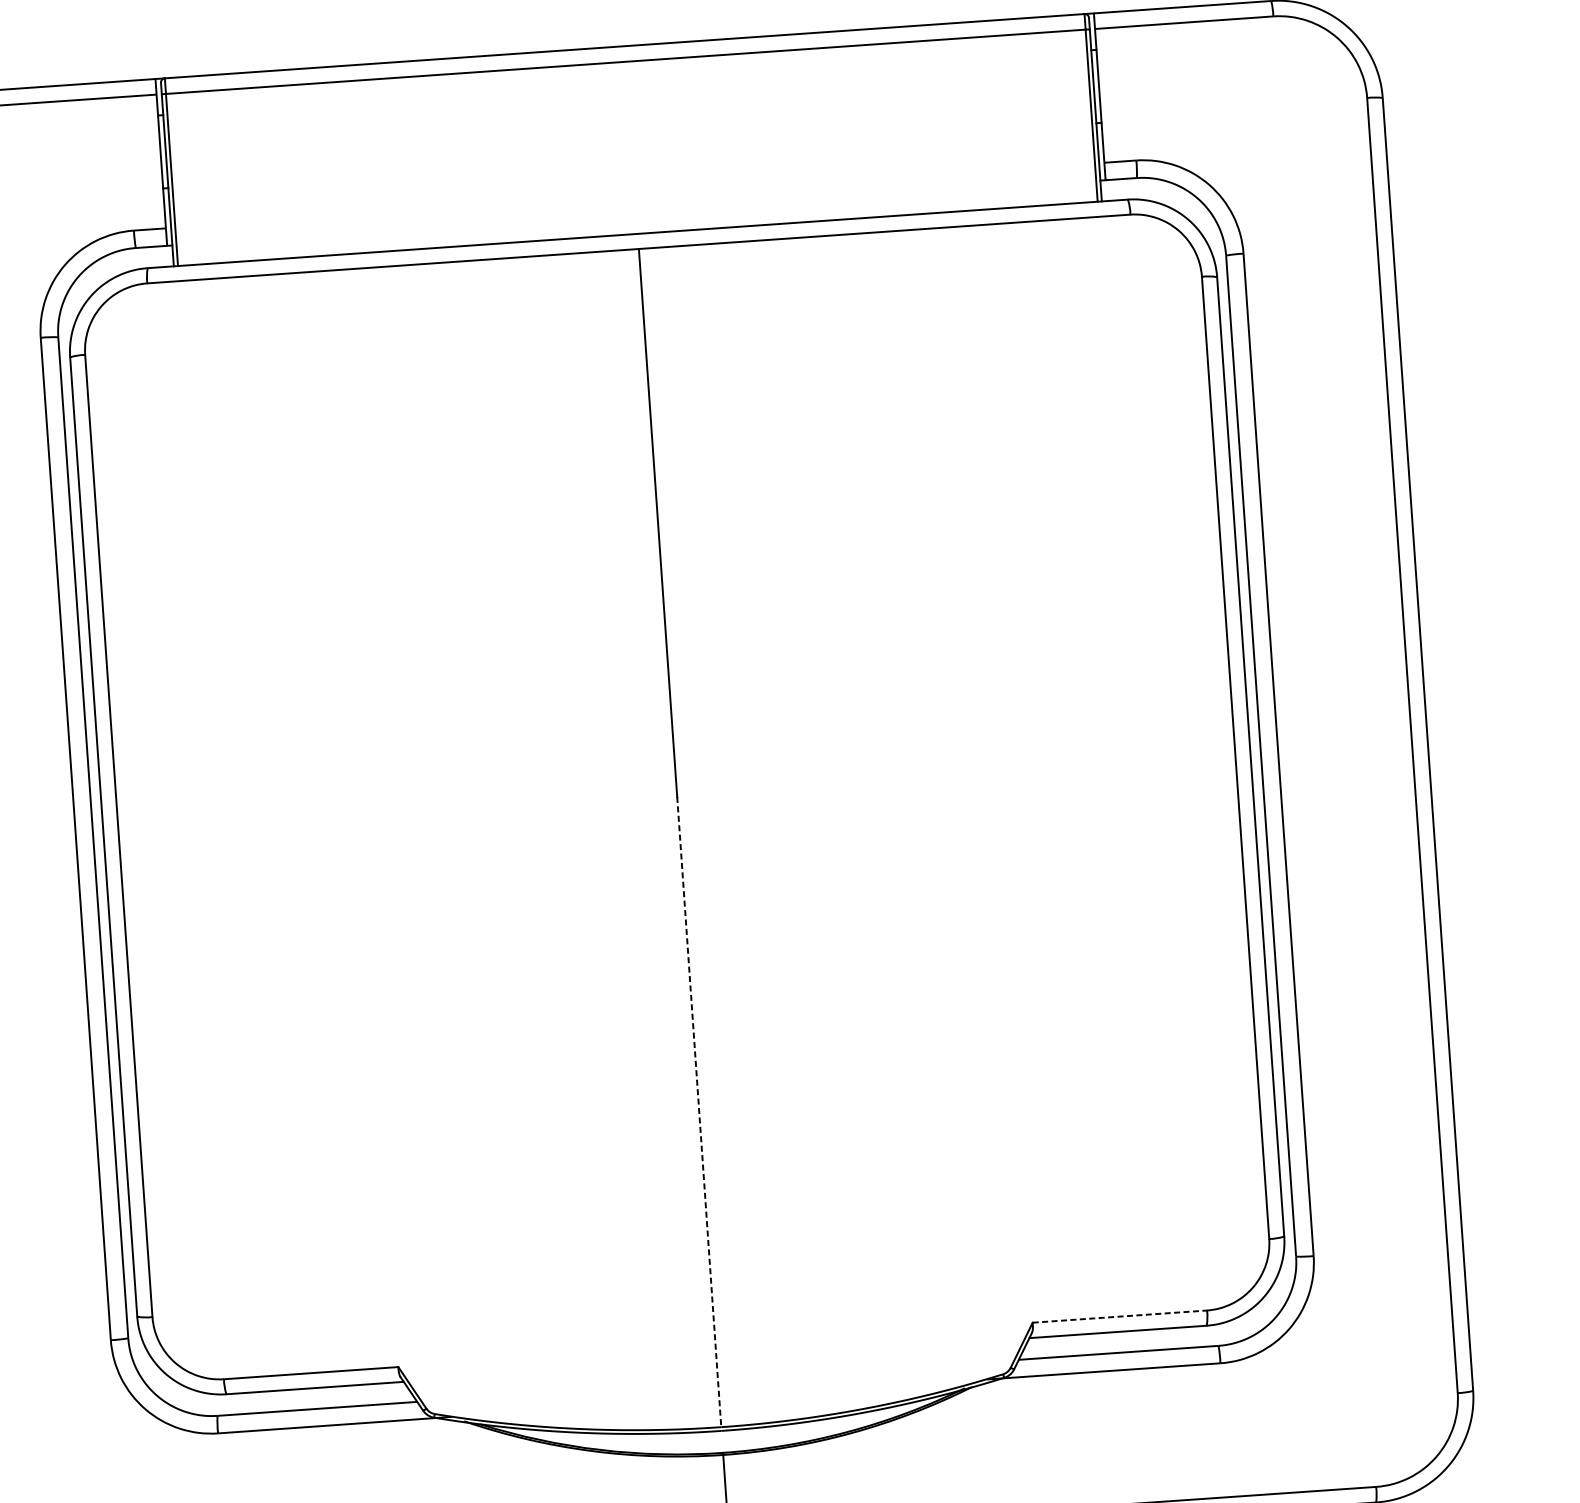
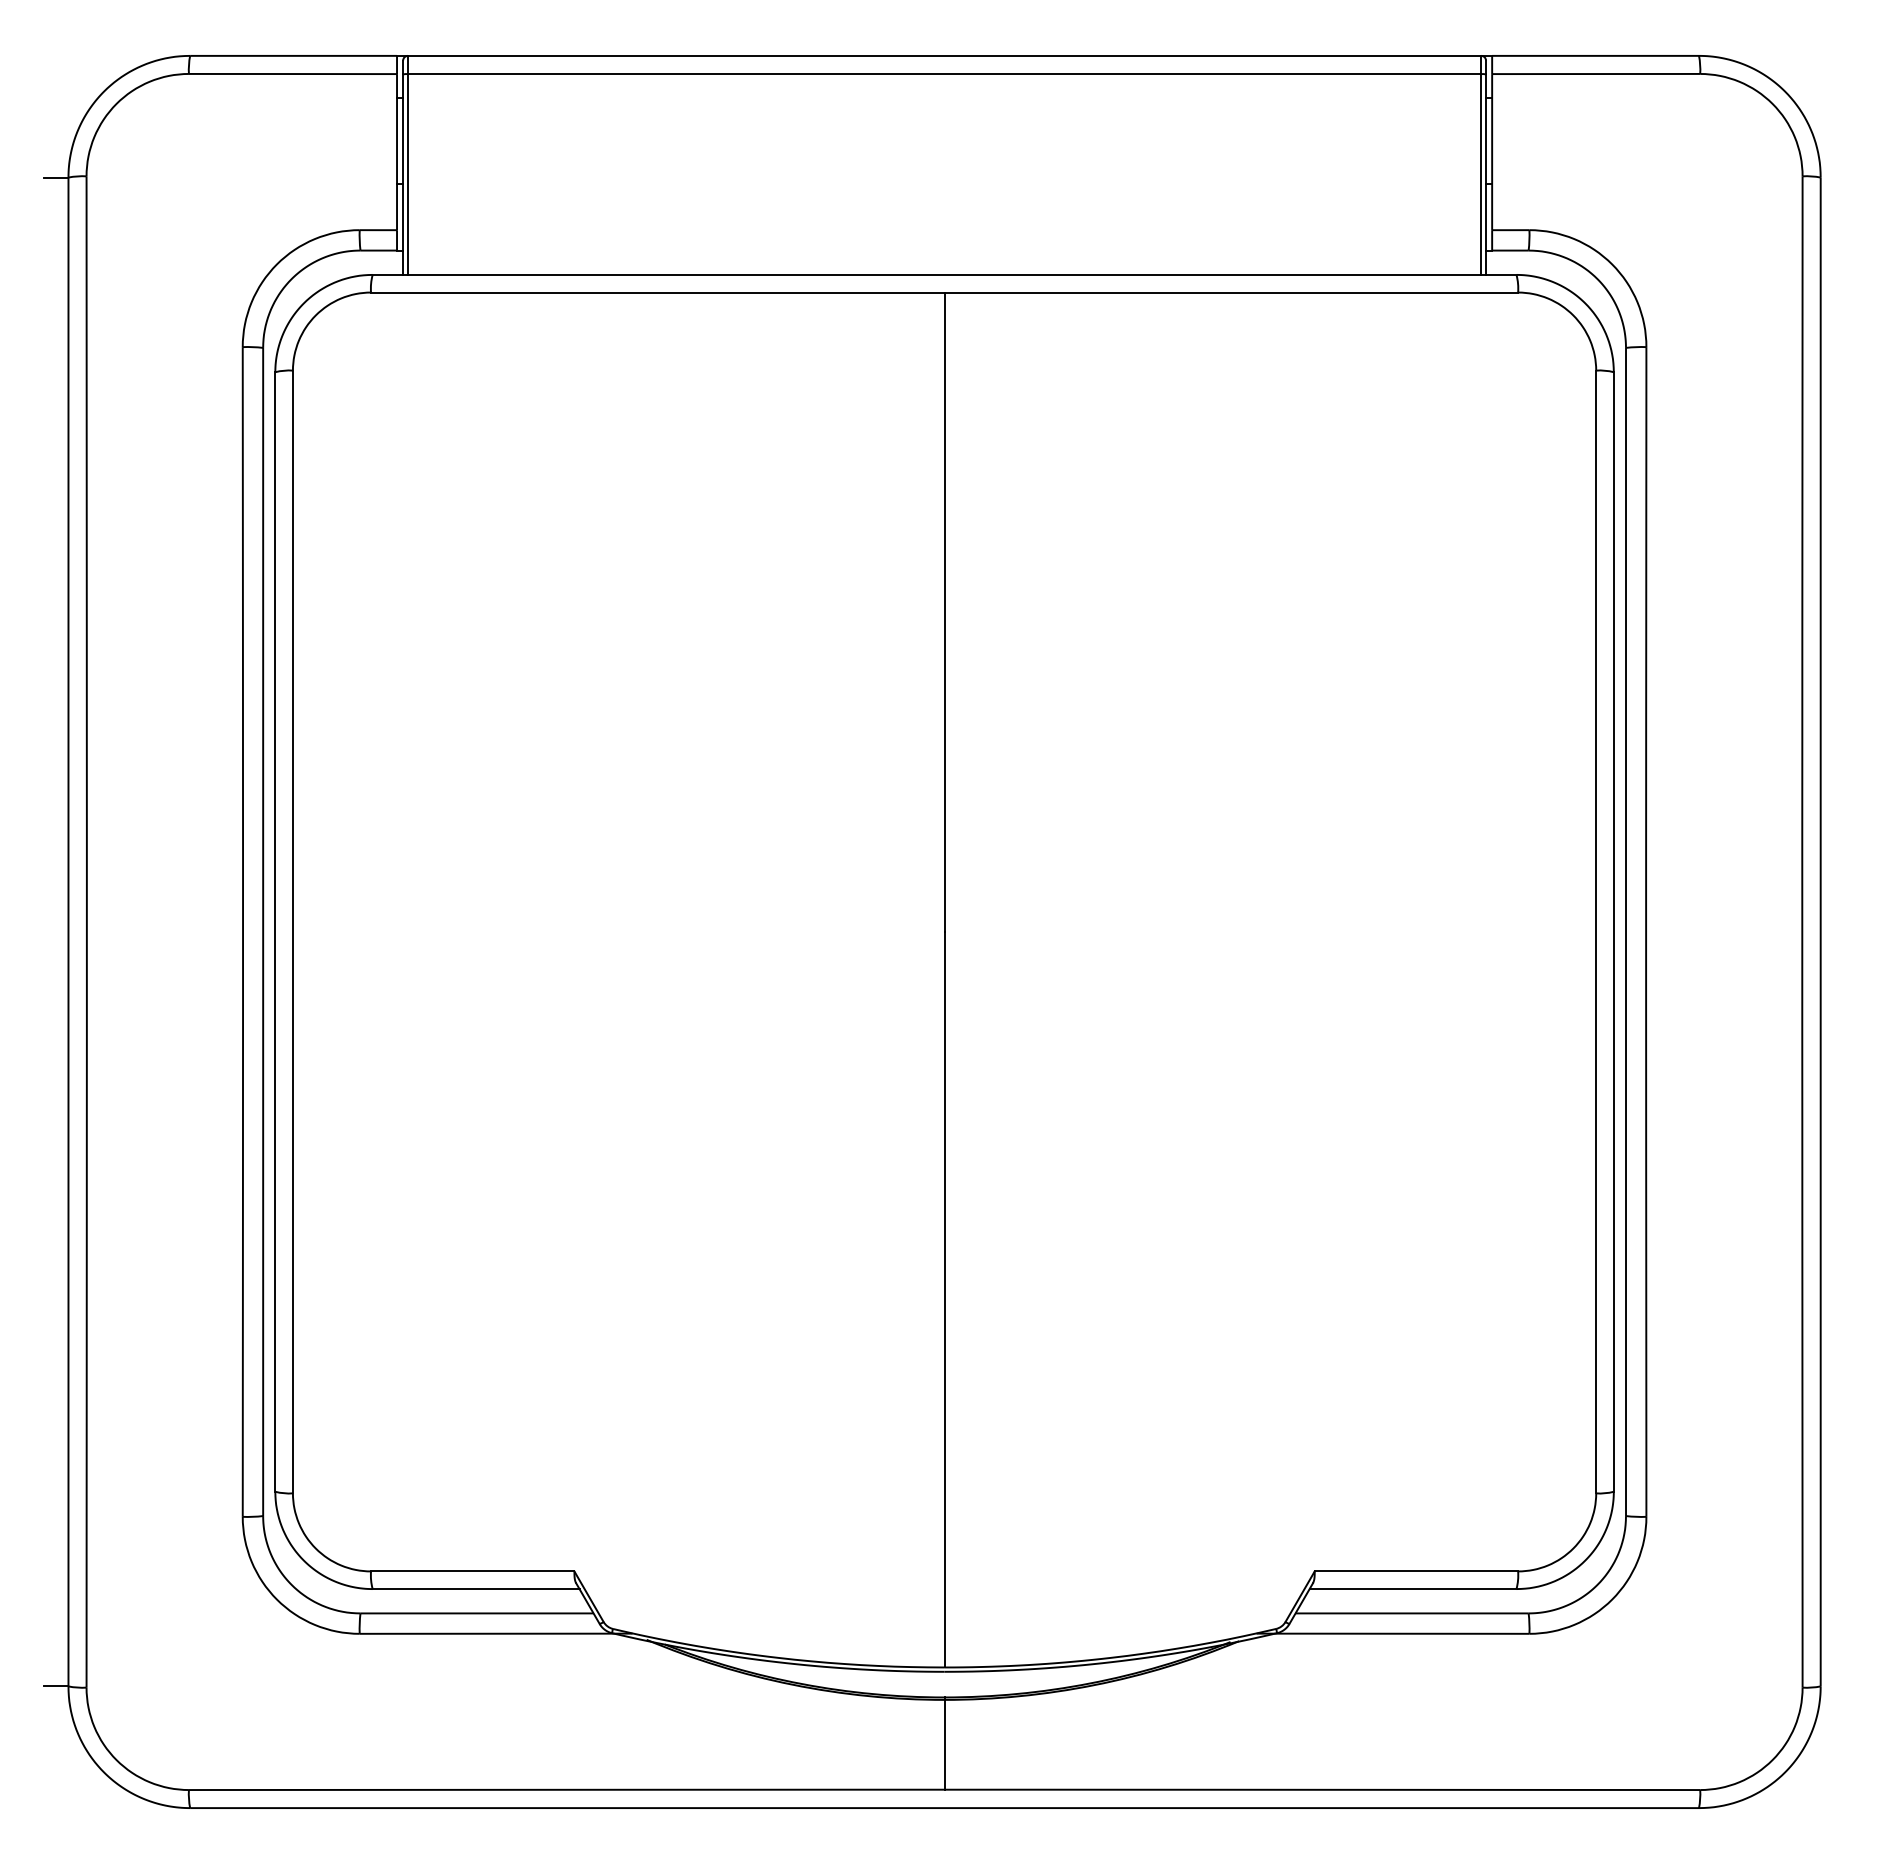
line: (699, 1111) -> (944, 1299), dashed -> solid
line: (1119, 1316) -> (1416, 1571), dashed -> solid

